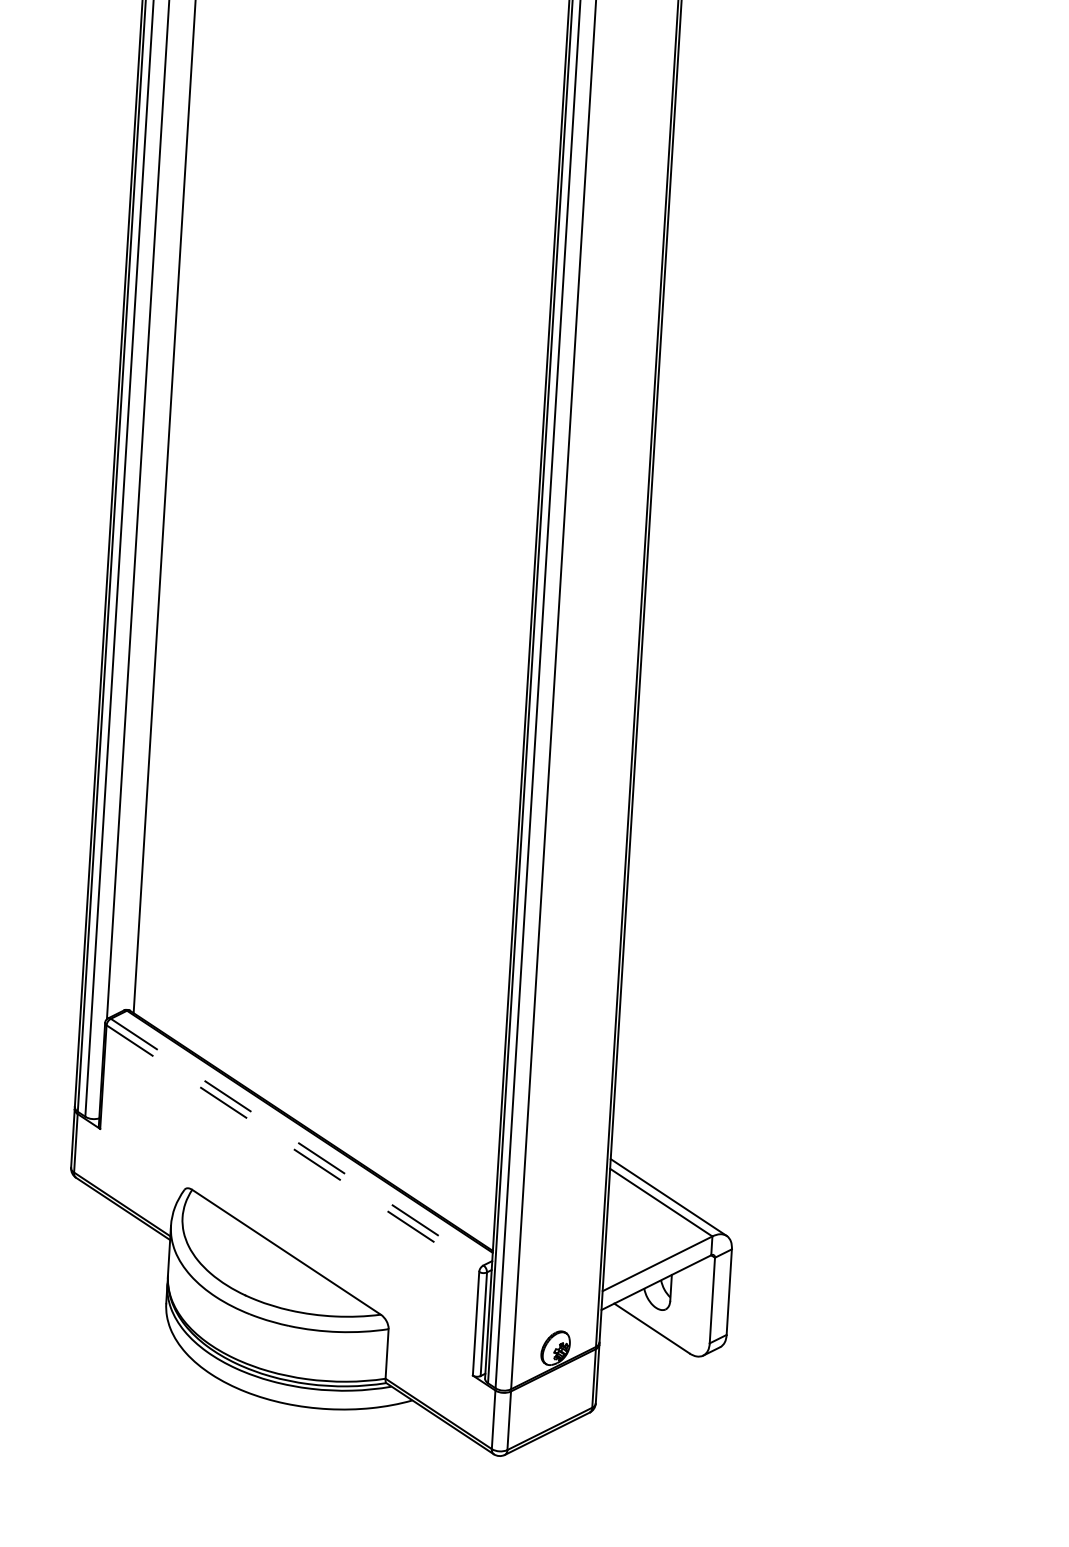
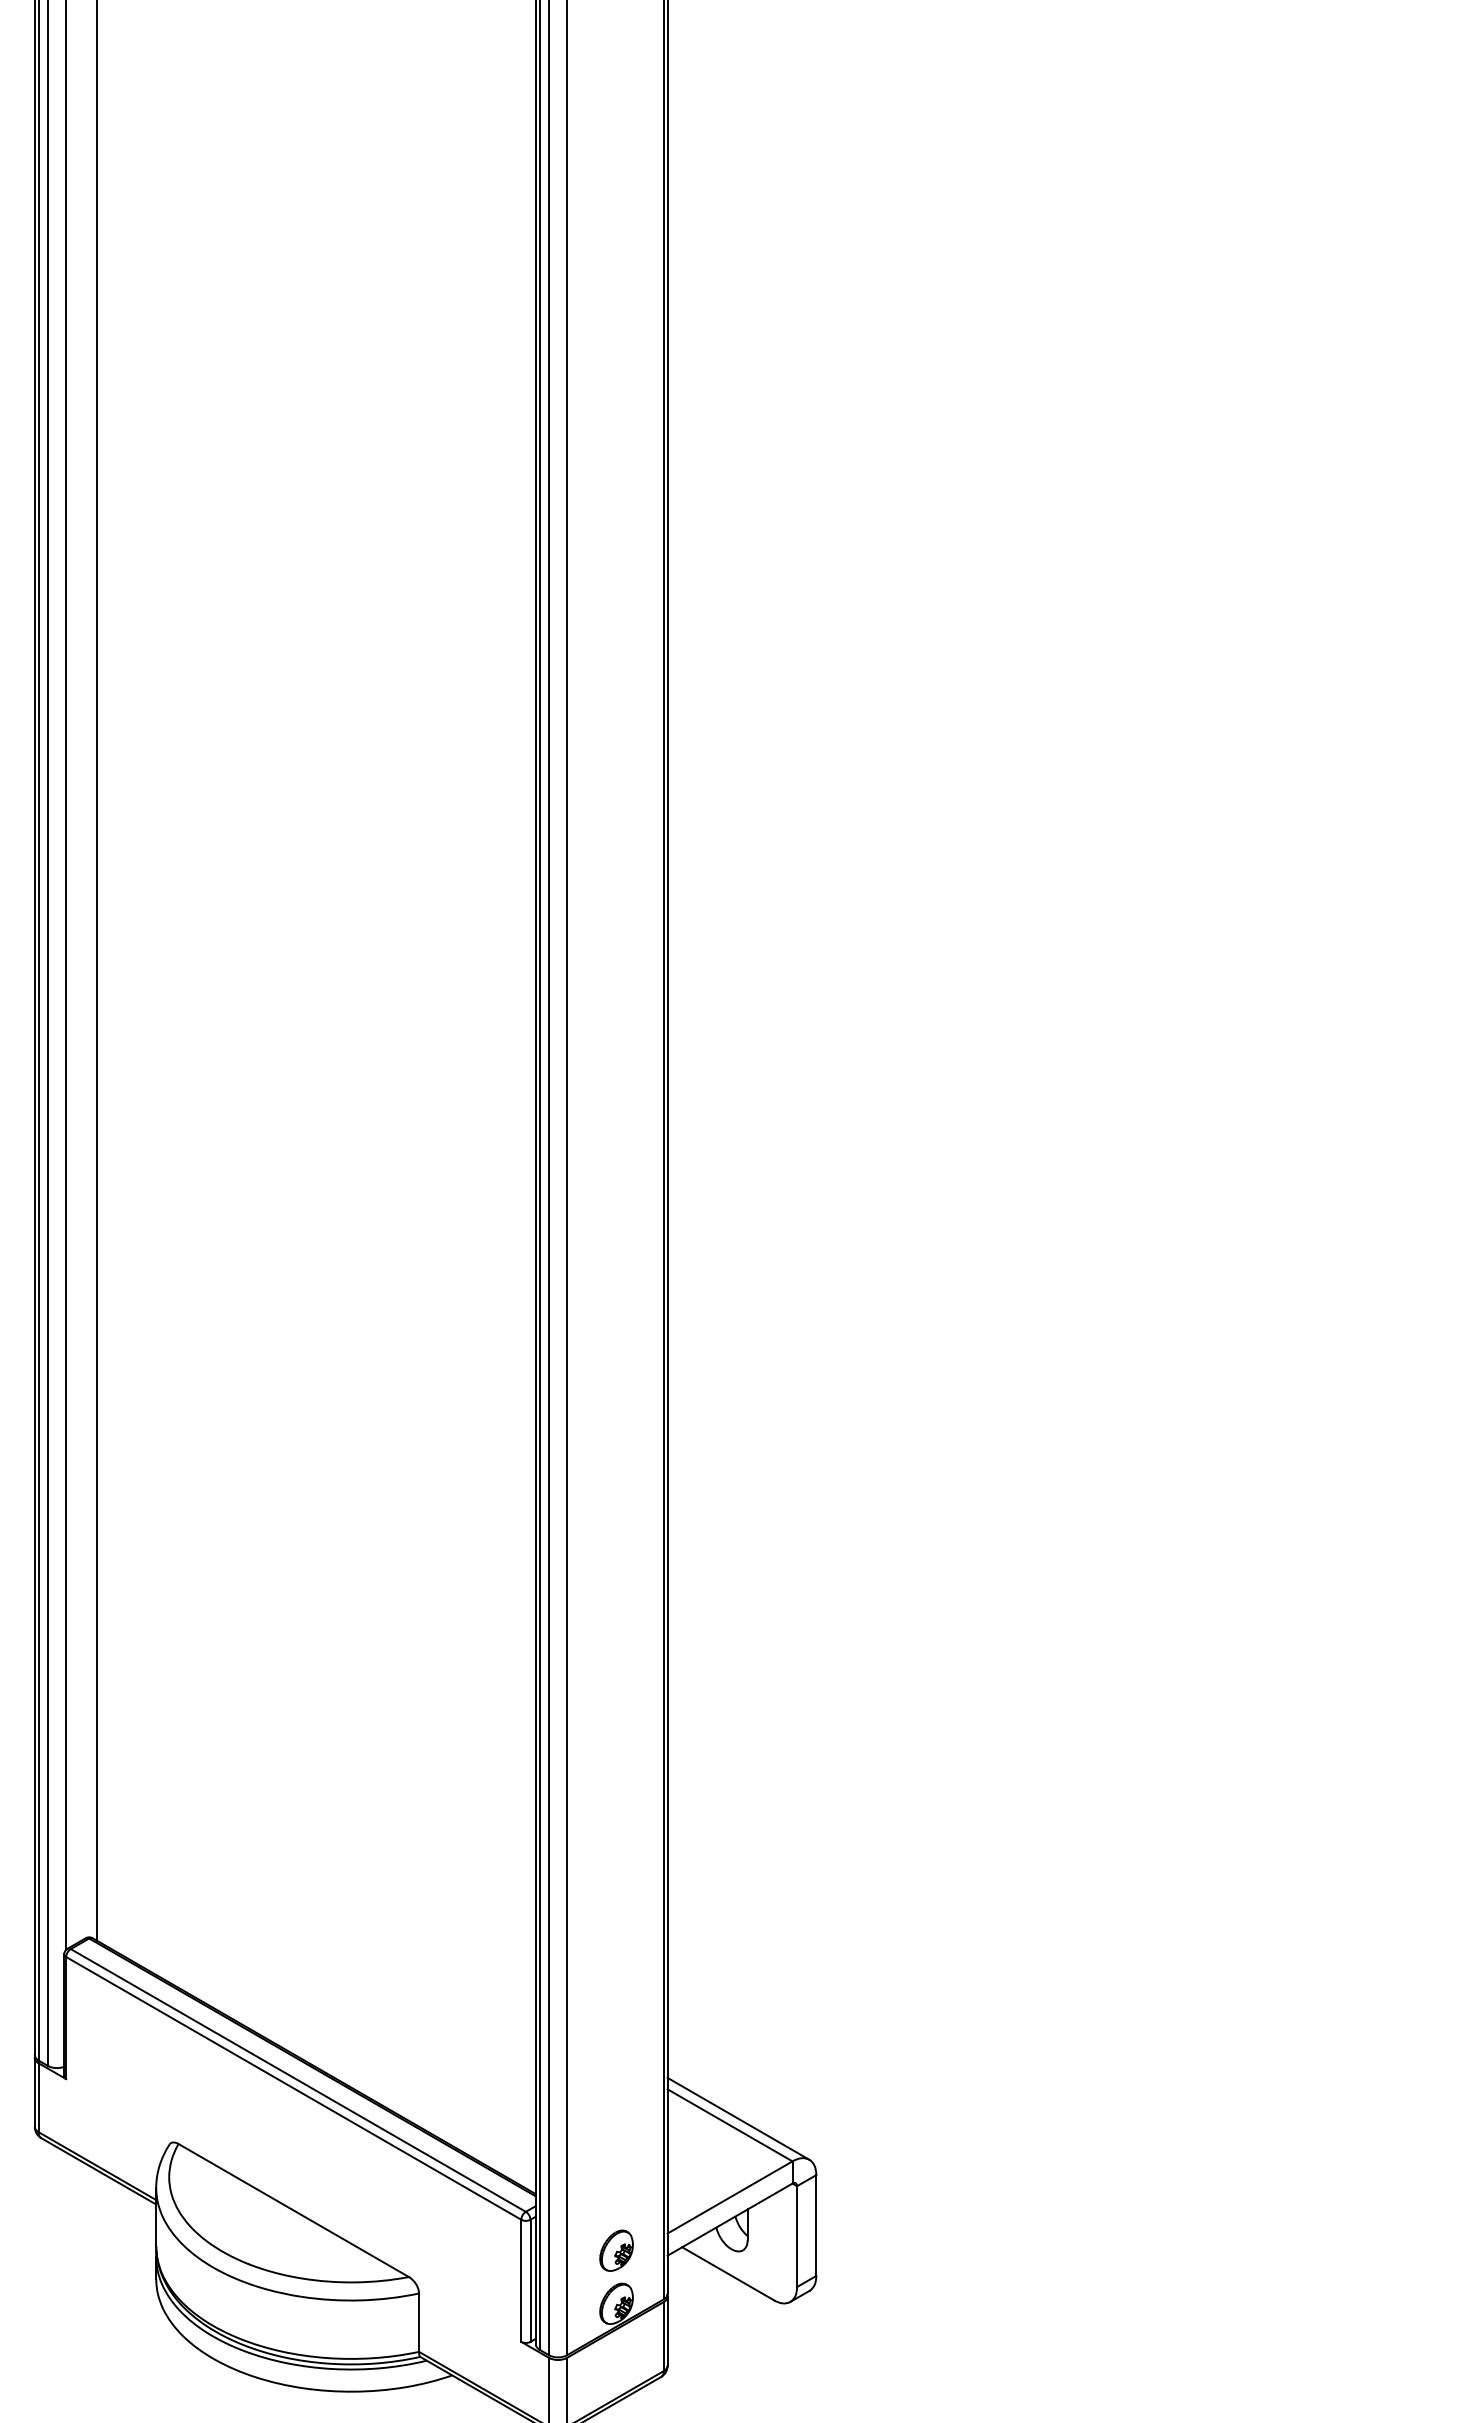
line: (297, 1142) -> (298, 2080), dashed -> solid
line: (292, 1148) -> (293, 2088), dashed -> solid
part: (558, 1302) -> (616, 2250), added

